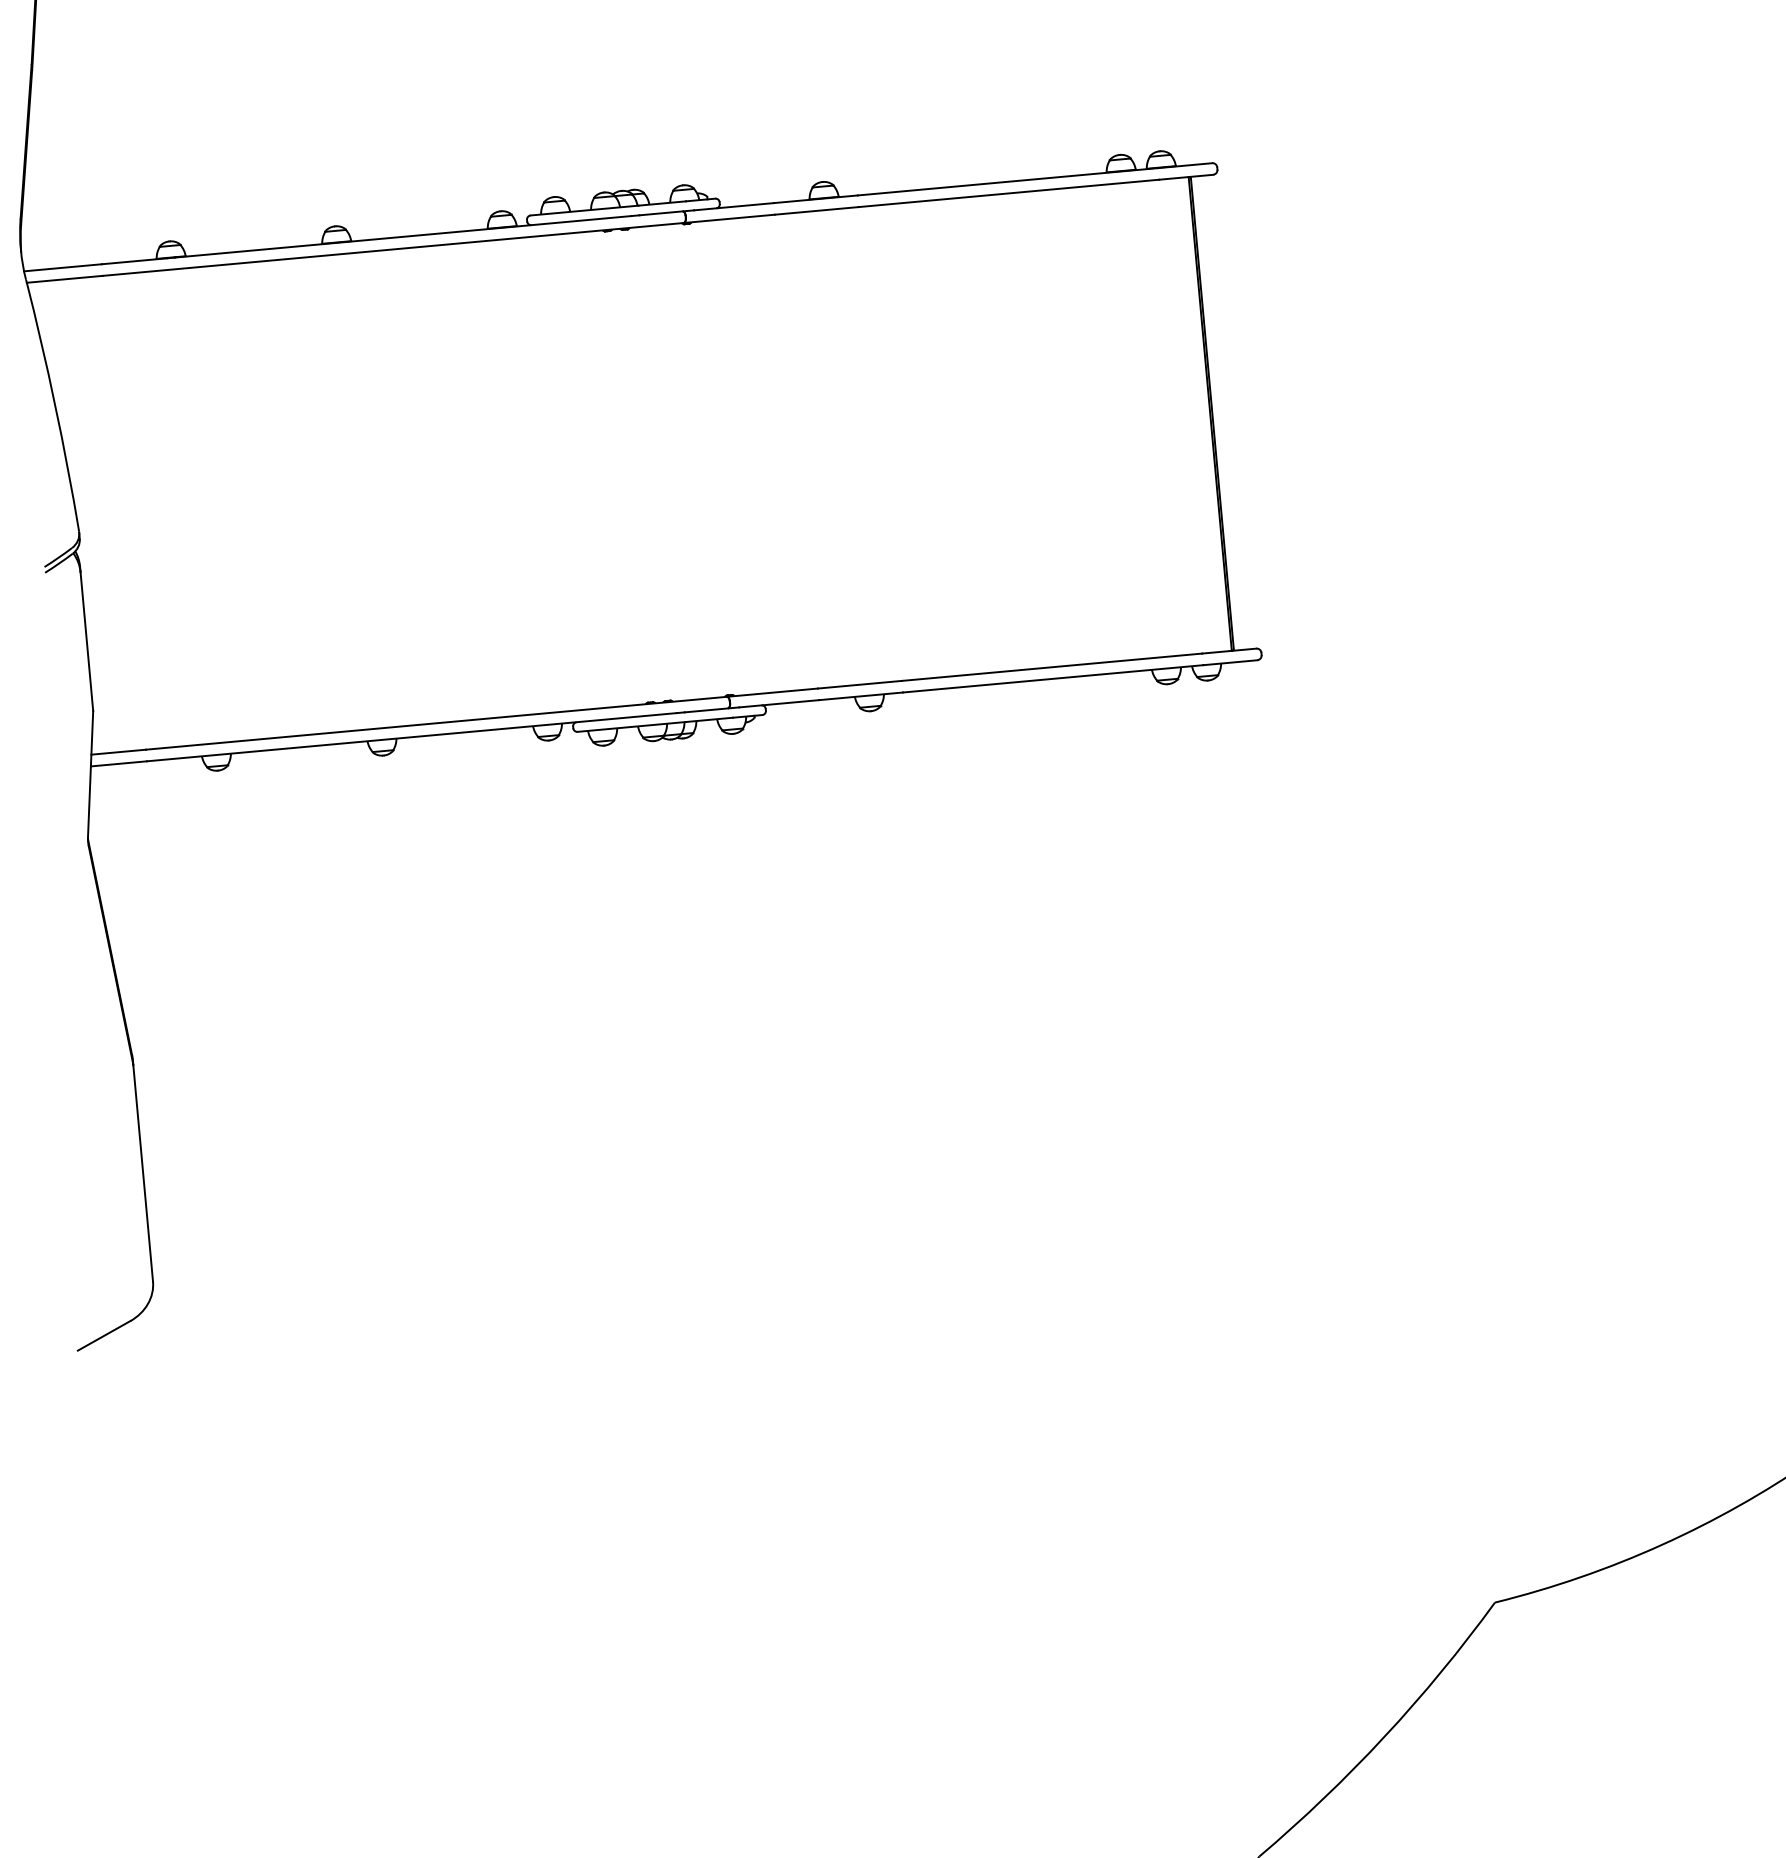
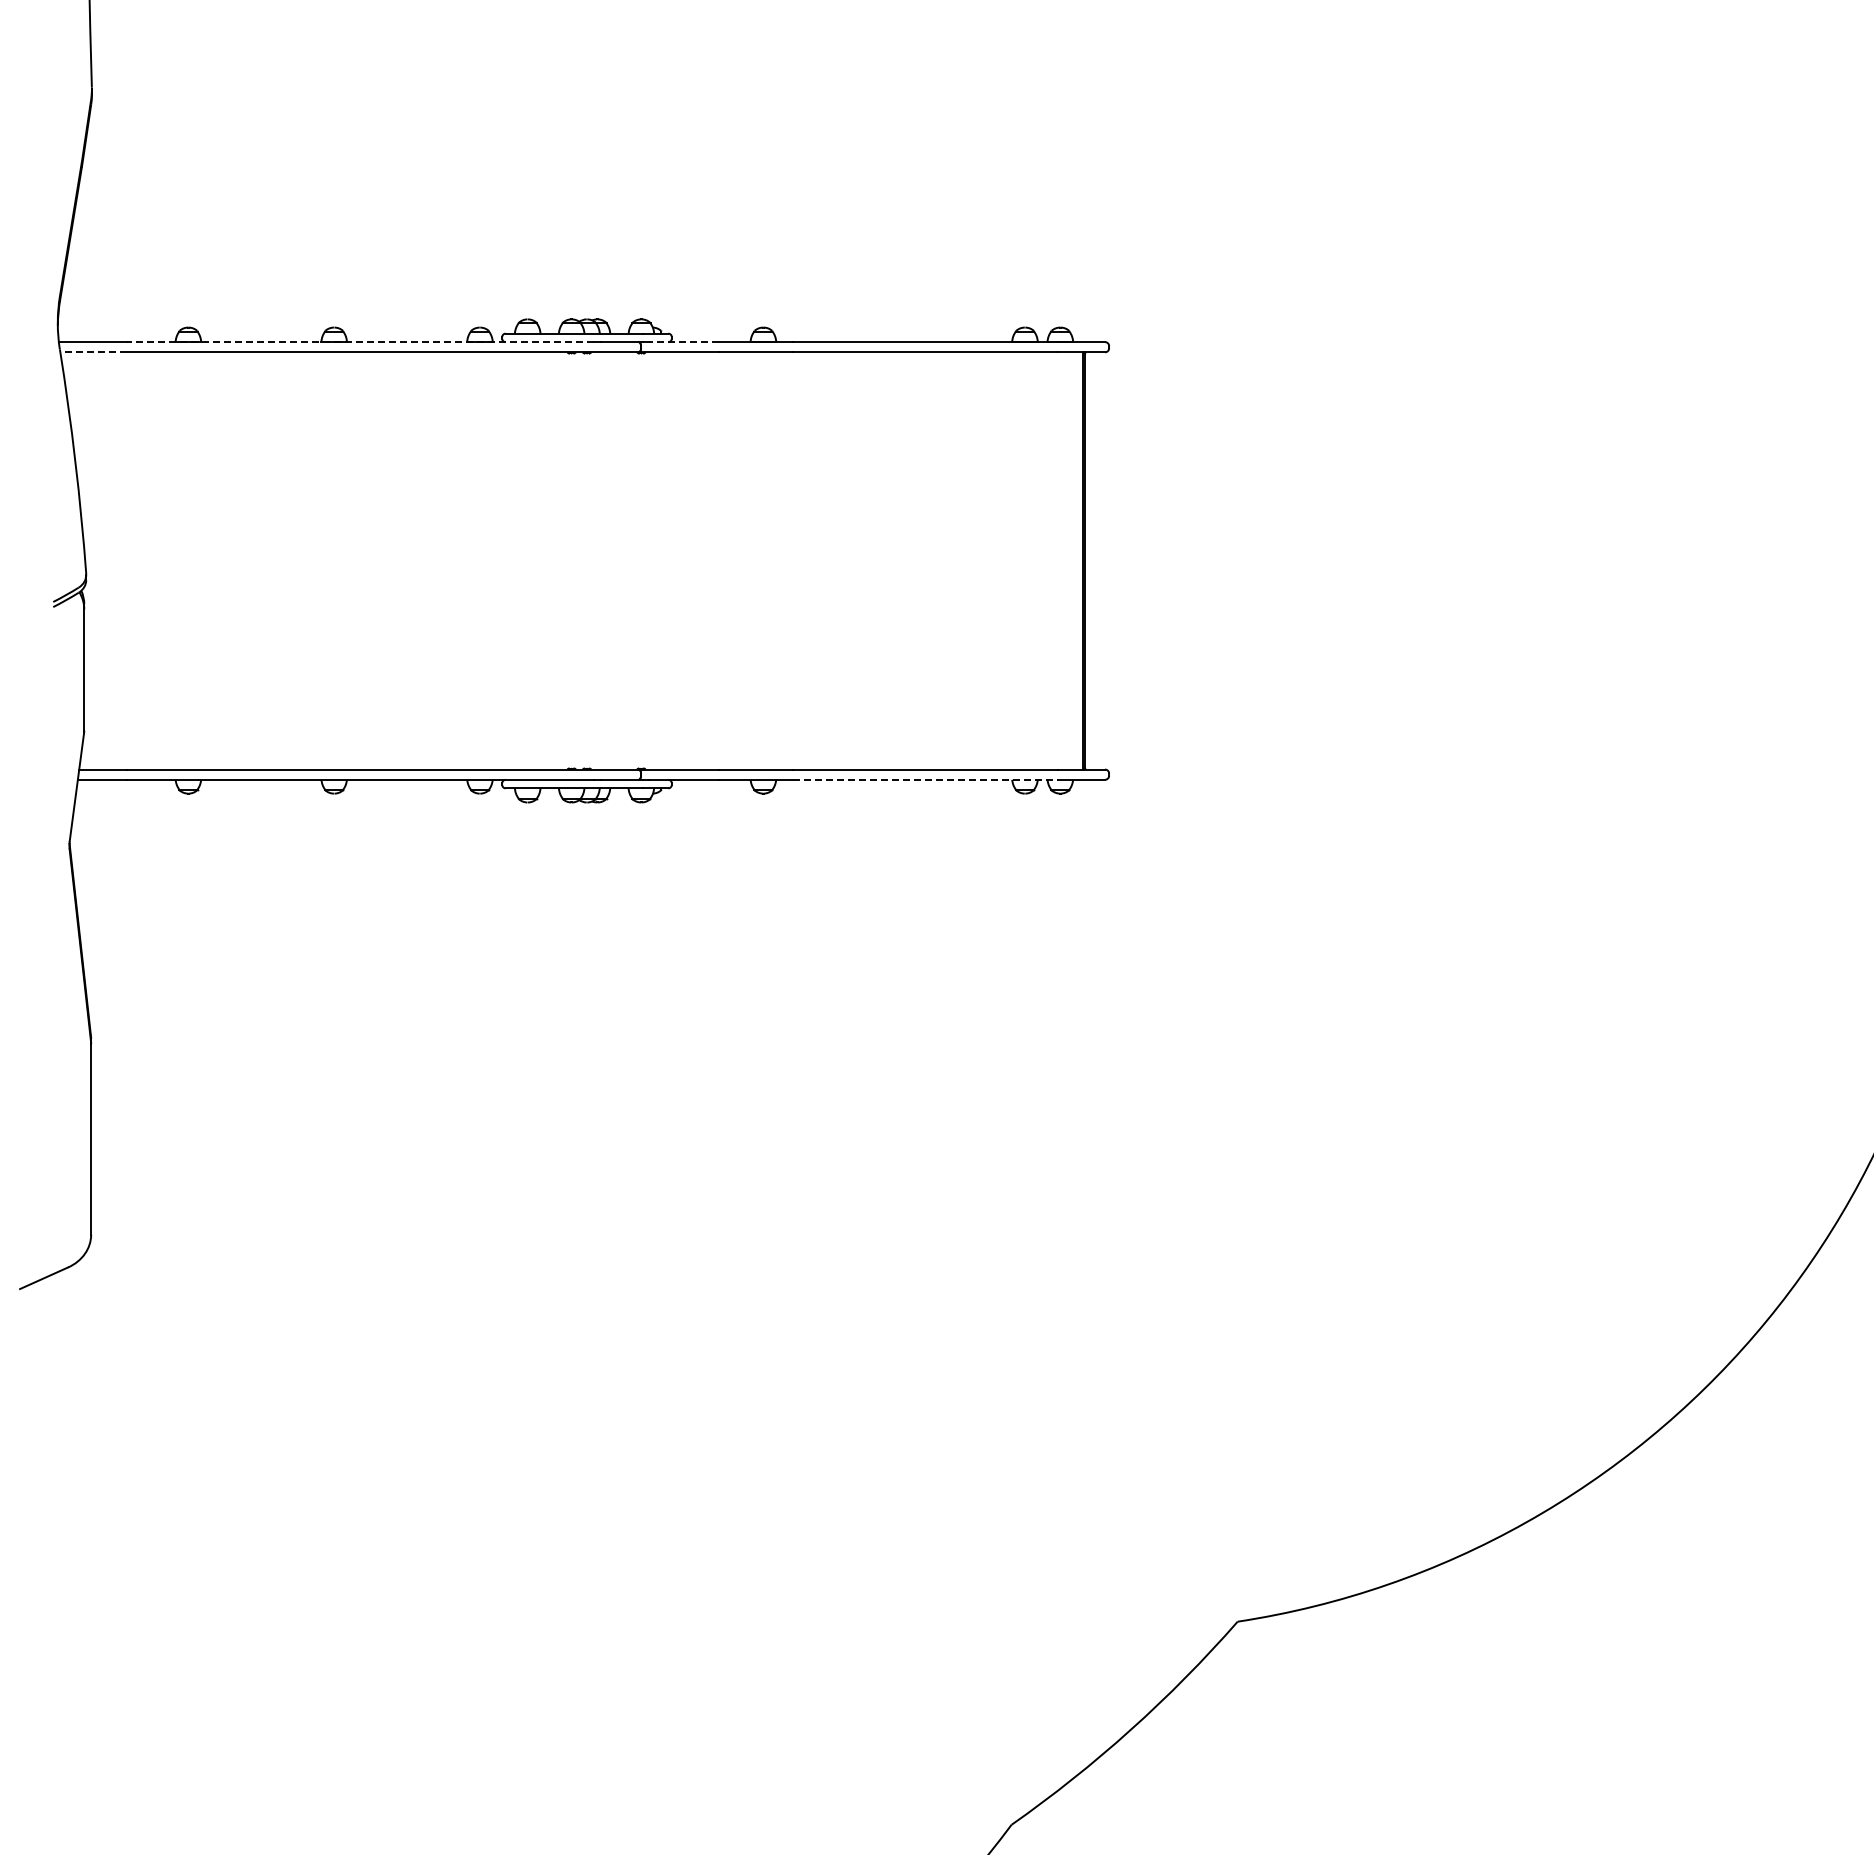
line: (733, 207) -> (683, 342), solid -> dashed
line: (366, 240) -> (360, 342), solid -> dashed
line: (64, 279) -> (93, 352), solid -> dashed
line: (1053, 678) -> (925, 779), solid -> dashed

